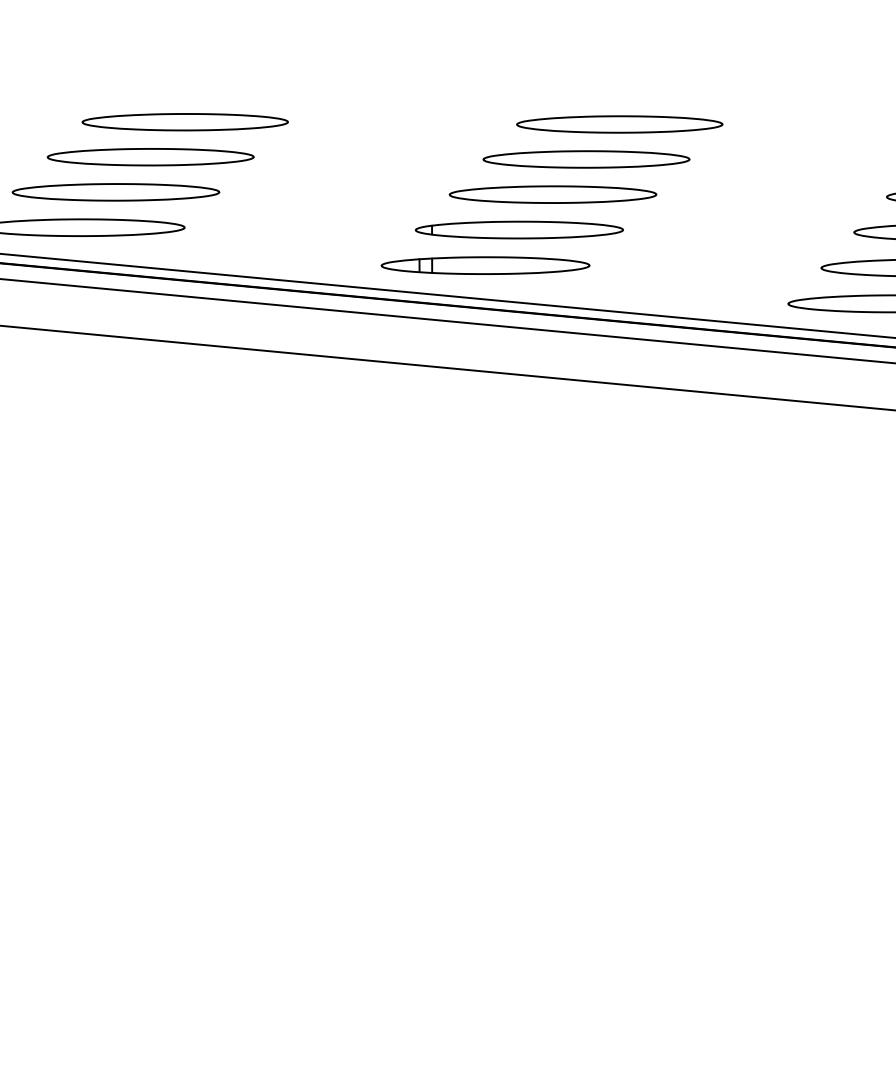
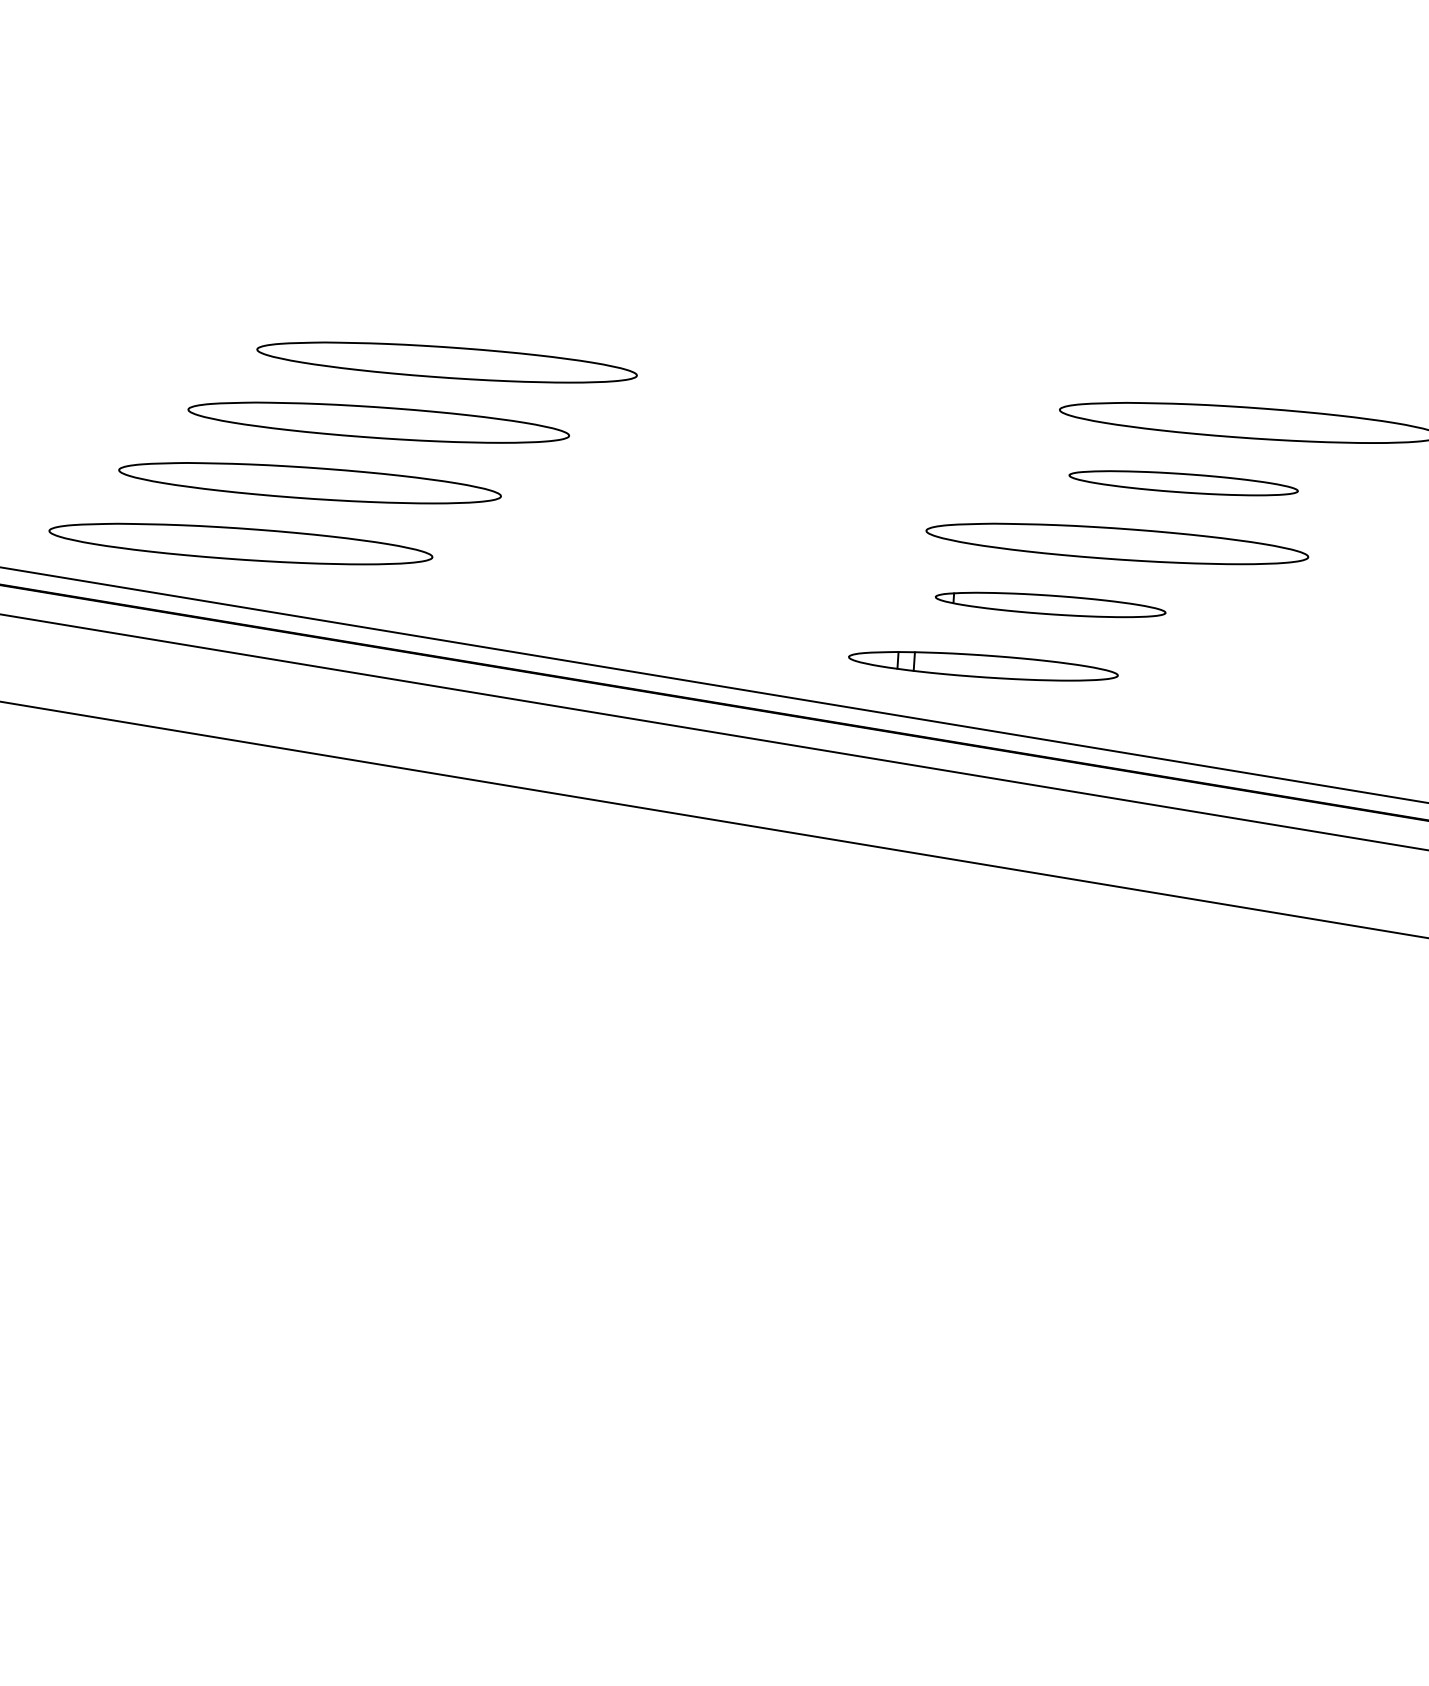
part: (586, 159) -> (1183, 483), size x0.6
part: (519, 229) -> (1050, 603), size x0.6
part: (485, 265) -> (983, 666), size x0.7

